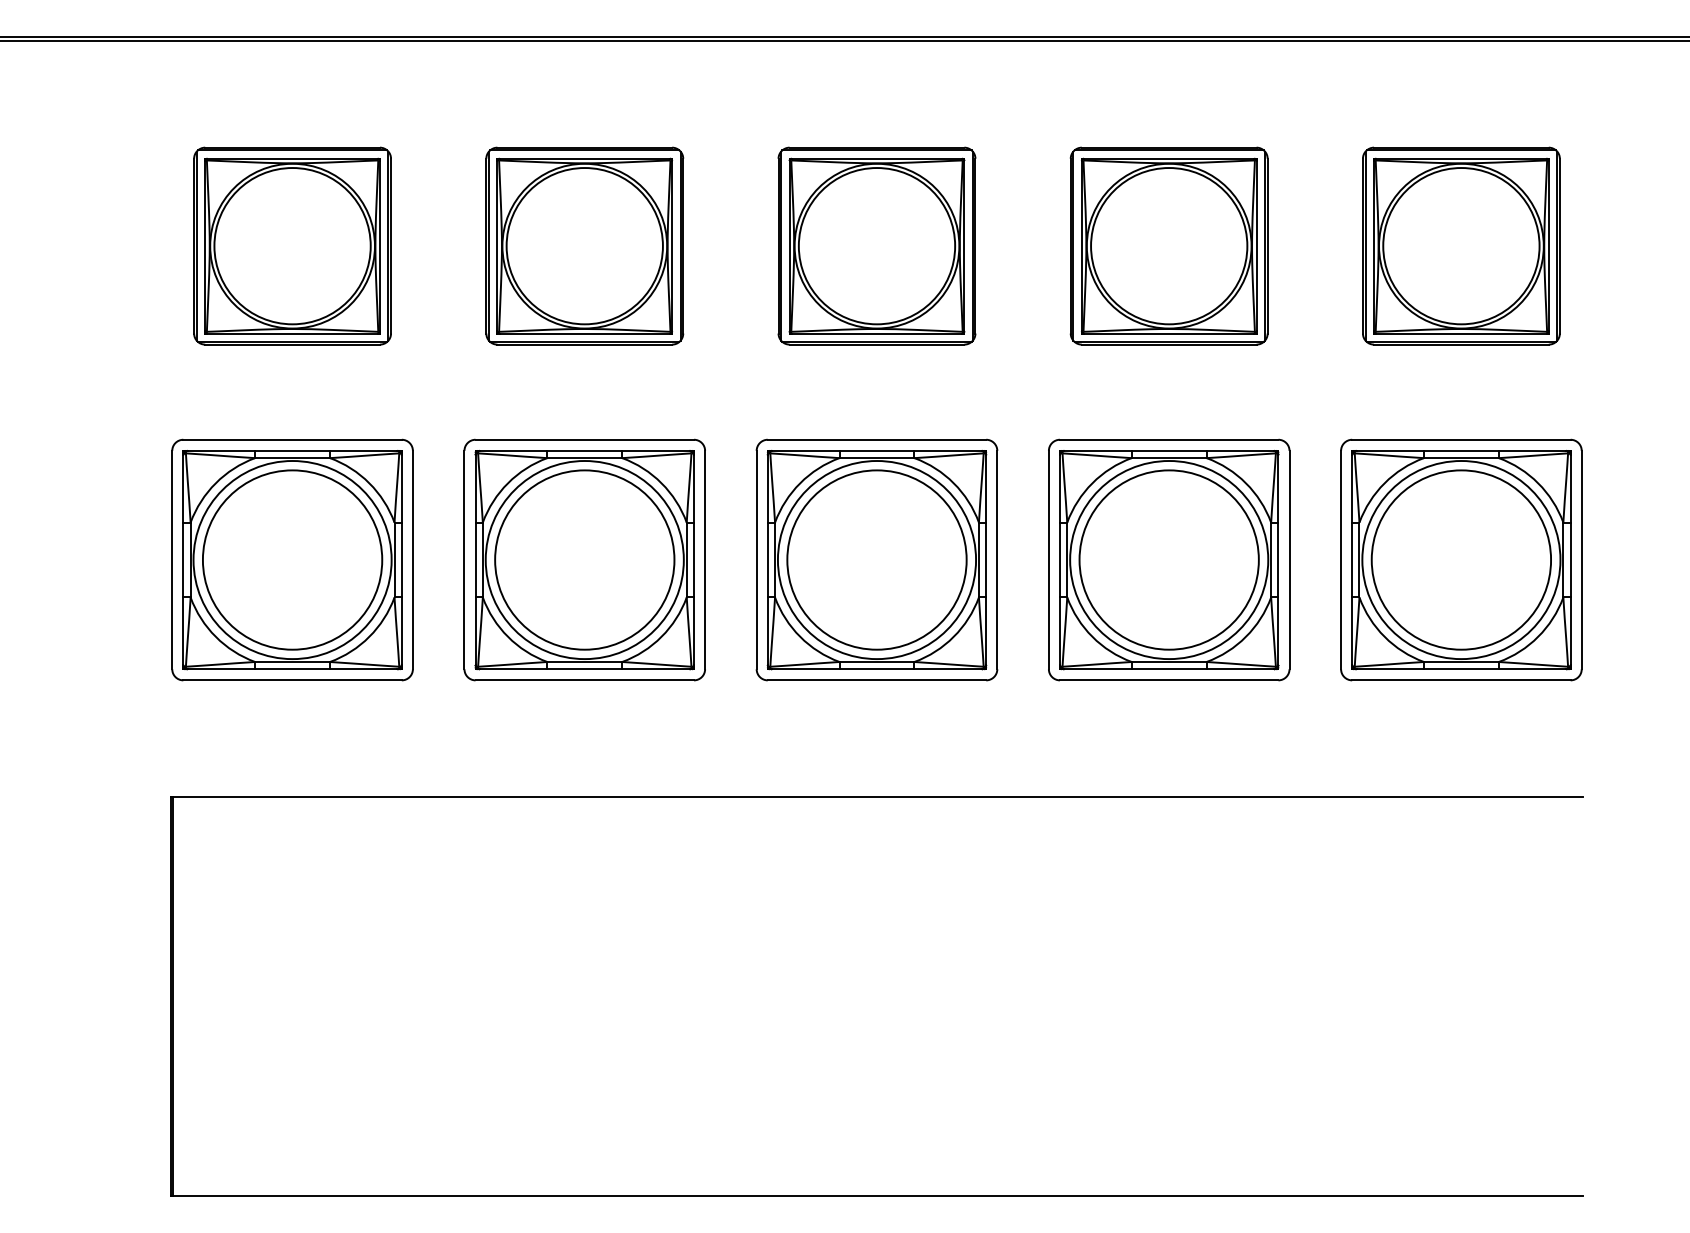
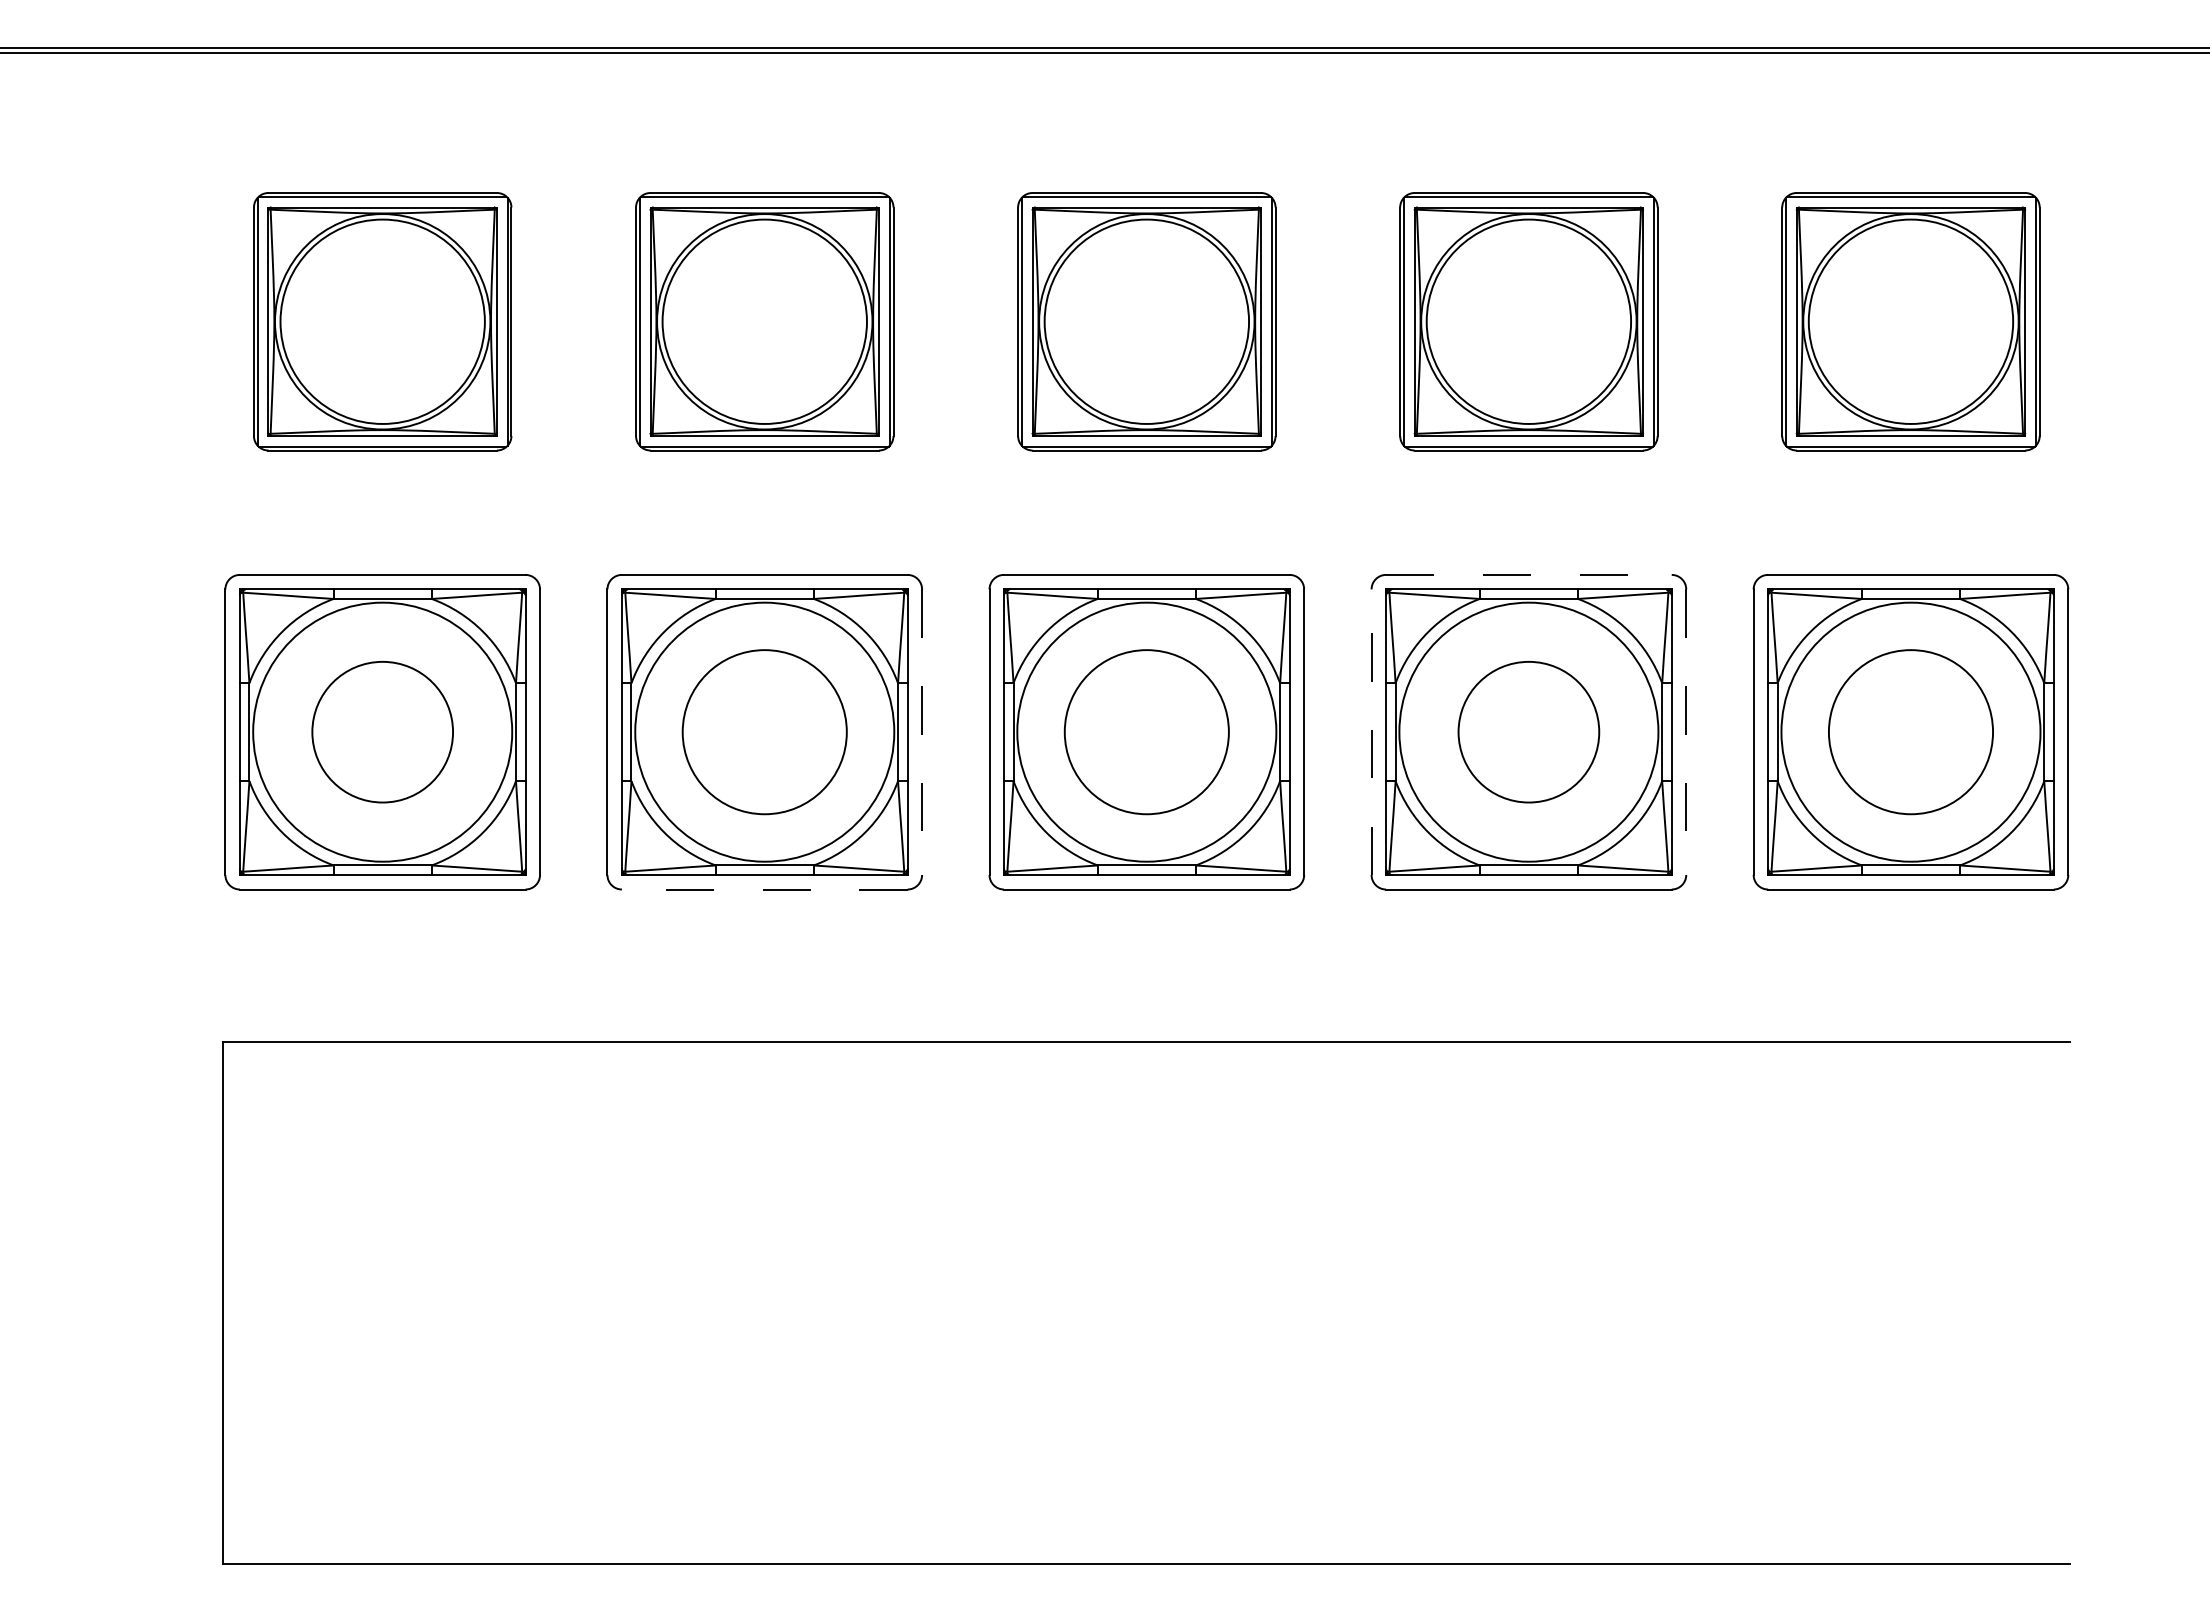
line: (1168, 439) -> (1528, 574), solid -> dashed
circle: (292, 559) -> (382, 731), size x0.6
circle: (584, 559) -> (764, 731), size x0.7
circle: (876, 559) -> (1146, 731), size x0.7
circle: (1168, 559) -> (1528, 731), size x0.6
circle: (1461, 559) -> (1910, 731), size x0.7
line: (705, 560) -> (922, 732), solid -> dashed
line: (1048, 560) -> (1371, 732), solid -> dashed
line: (1289, 560) -> (1686, 732), solid -> dashed
line: (584, 680) -> (764, 889), solid -> dashed
line: (173, 996) -> (226, 1302), removed

